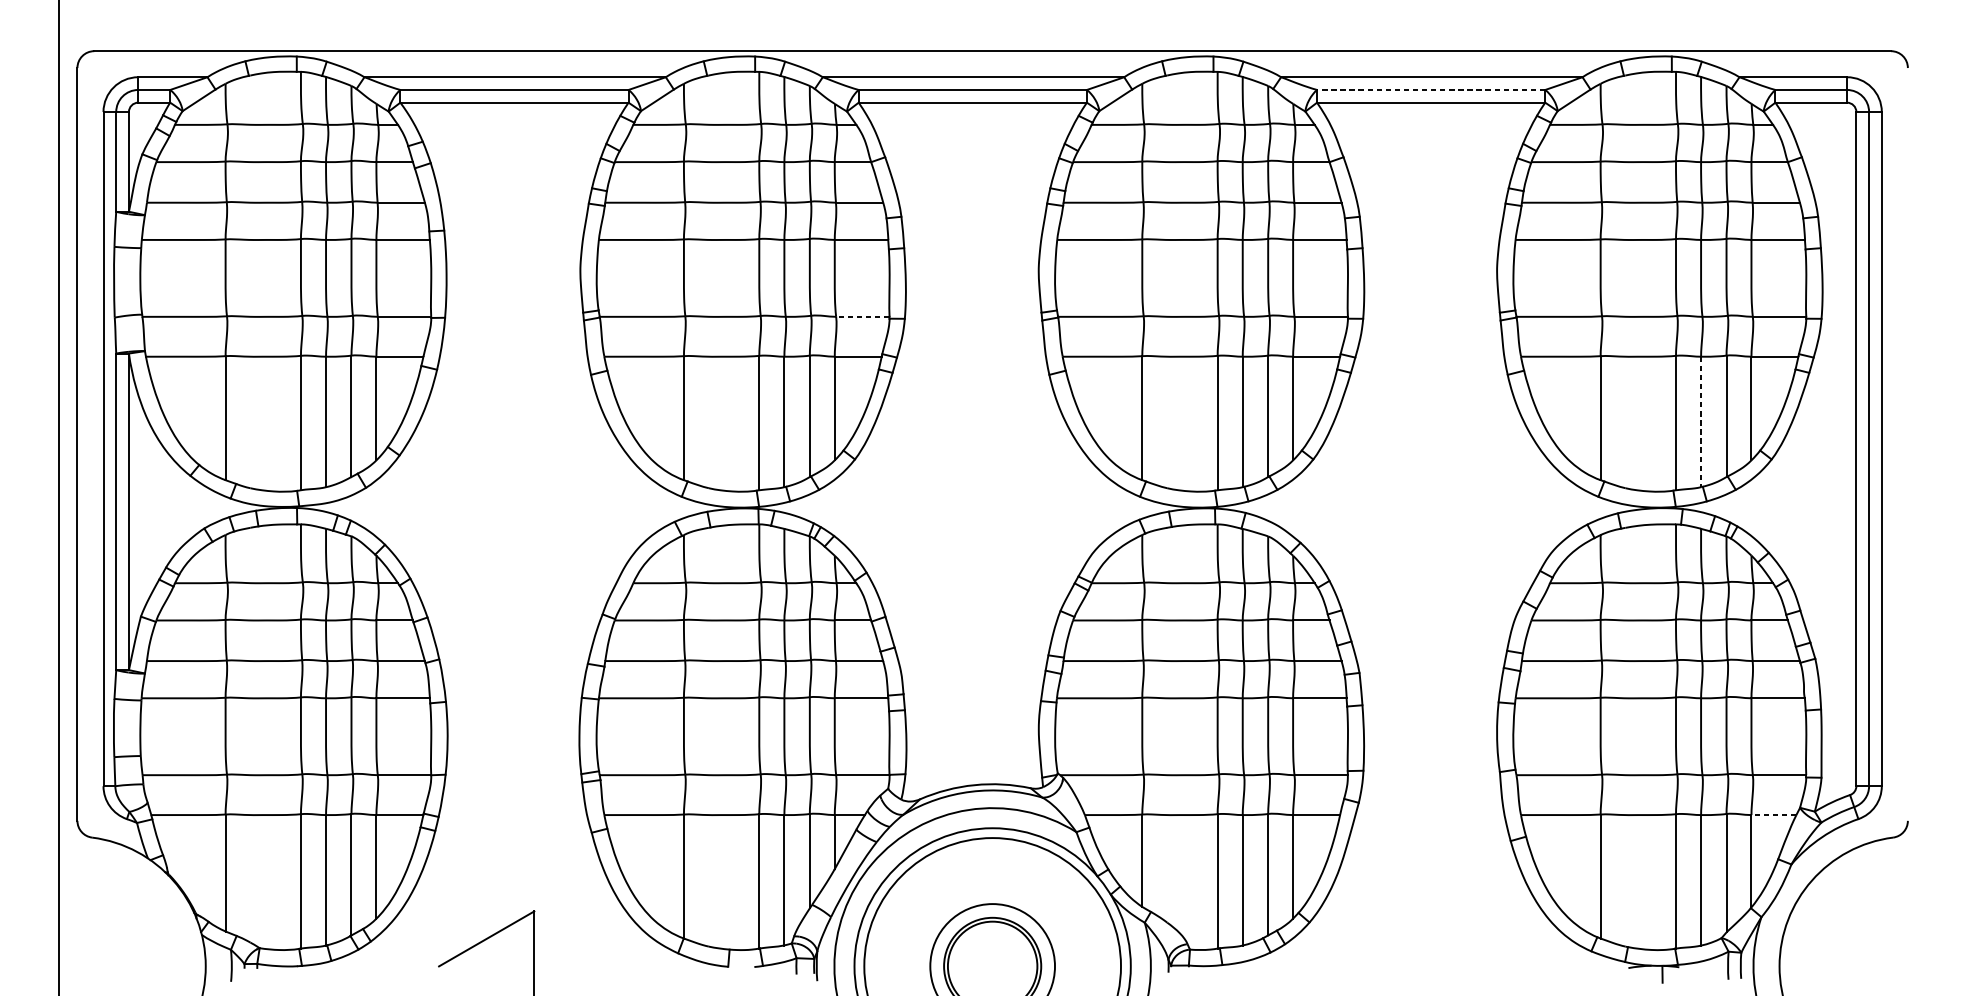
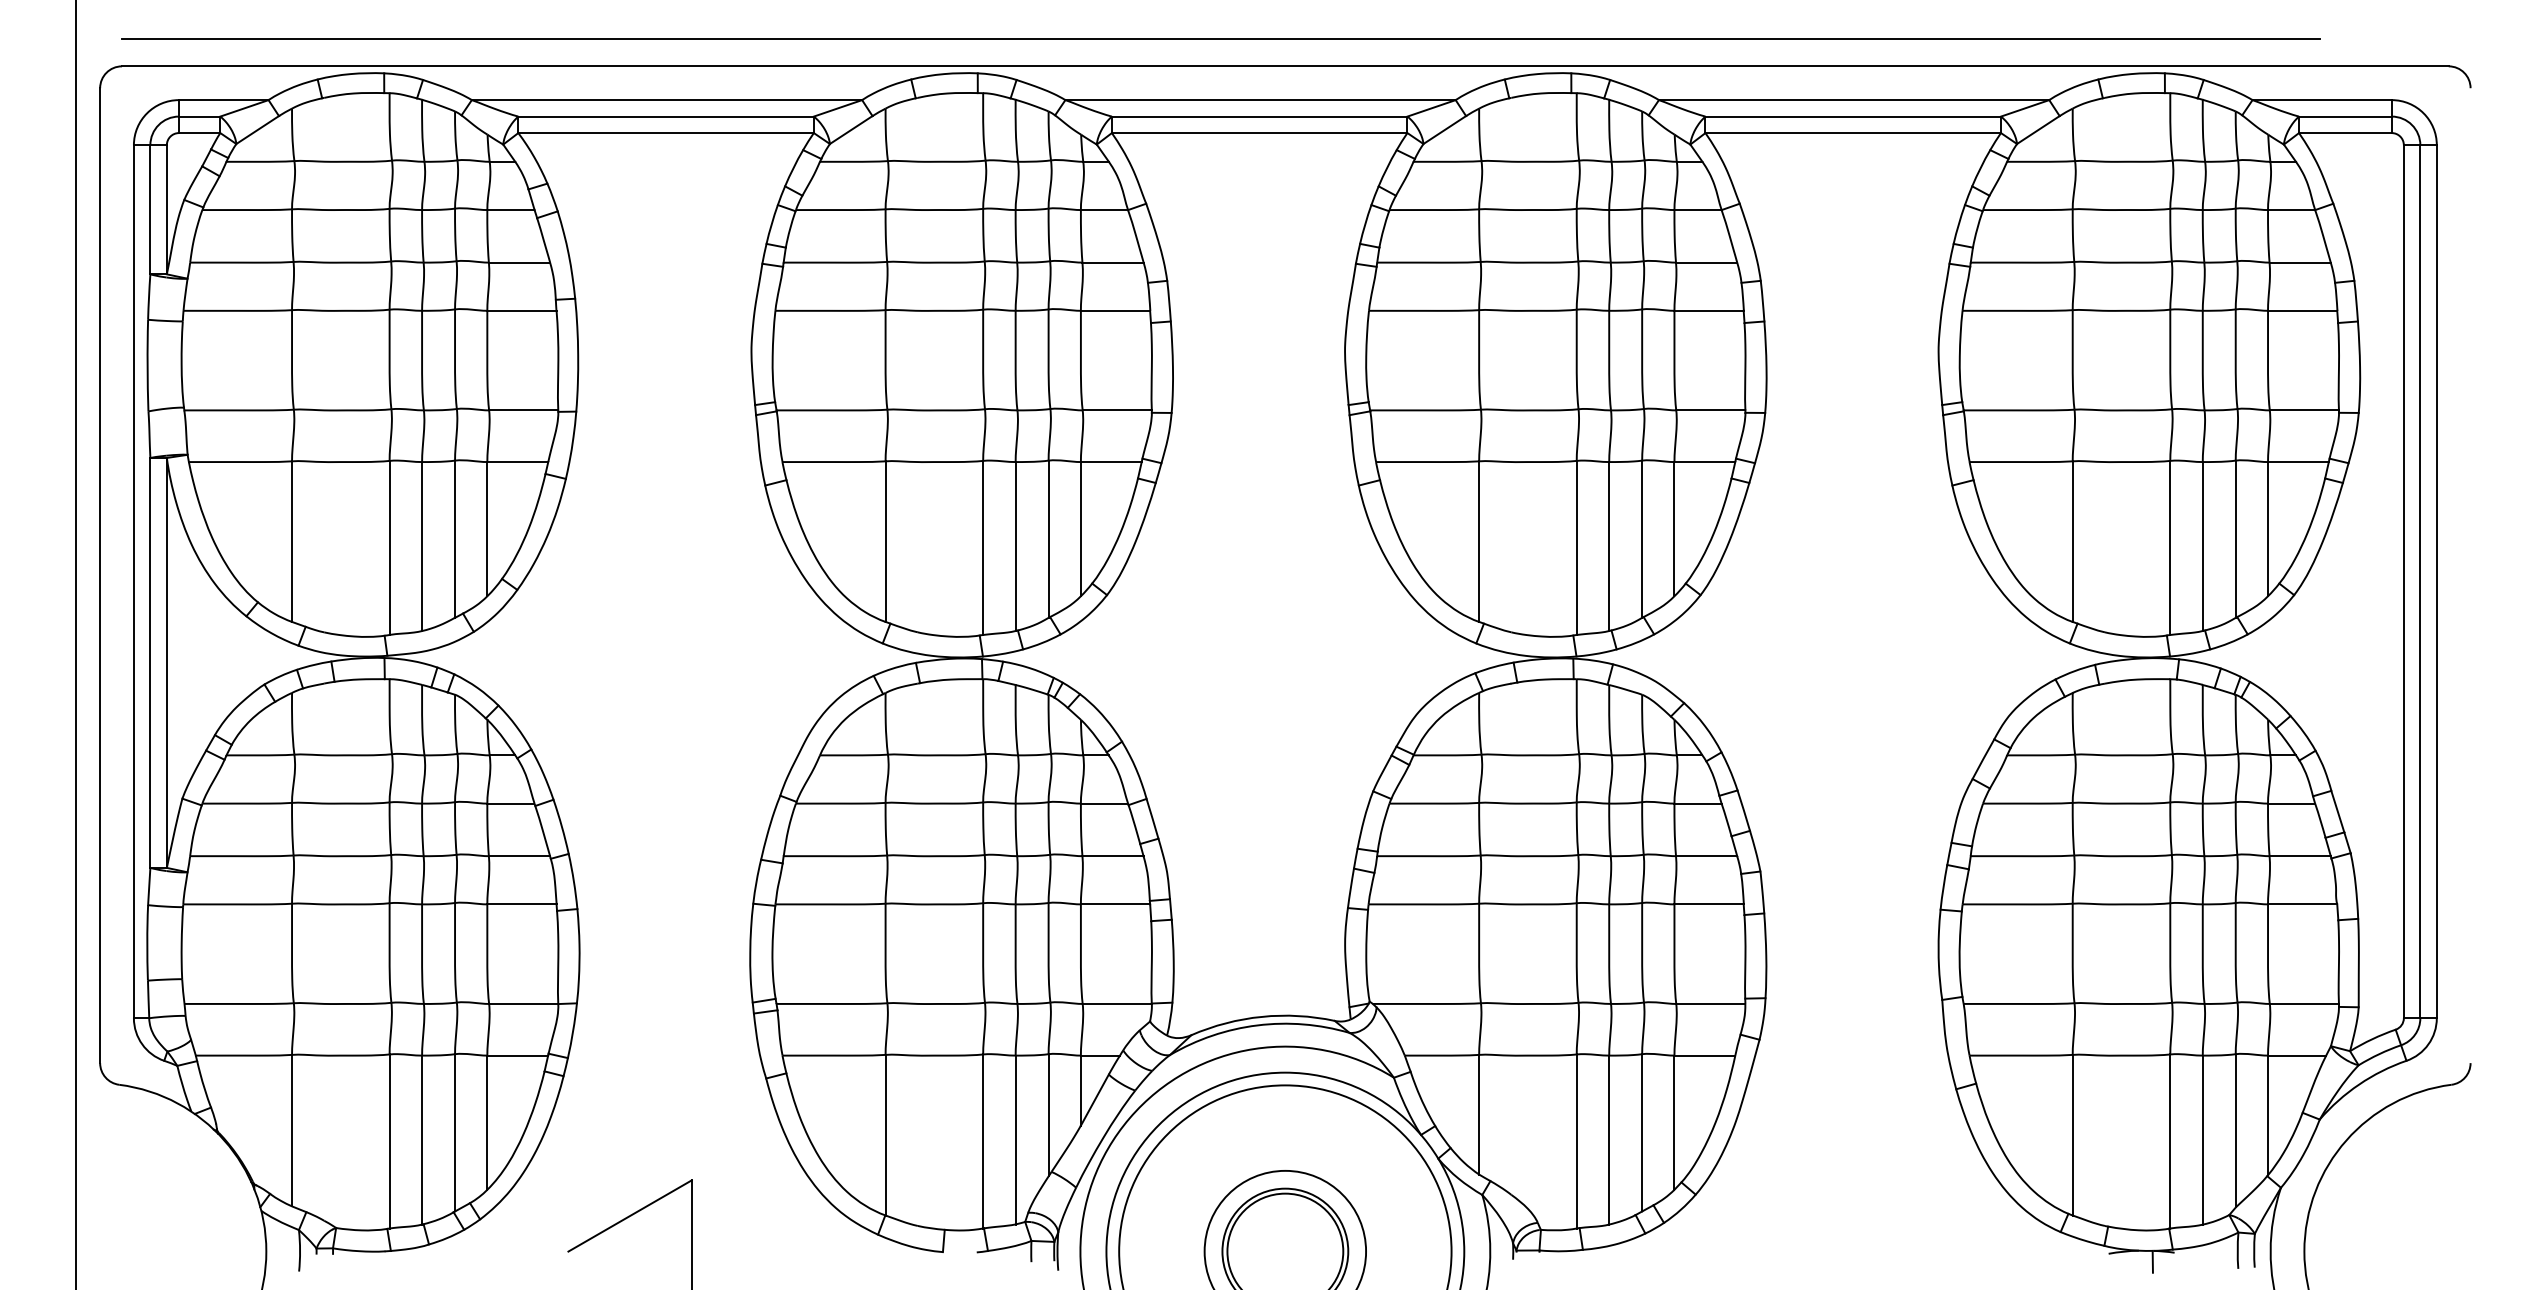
line: (942, 29) -> (1220, 38), added
line: (1431, 89) -> (1853, 116), dashed -> solid
line: (863, 316) -> (1117, 410), dashed -> solid
line: (1700, 422) -> (2202, 547), dashed -> solid
line: (1773, 814) -> (2296, 1055), dashed -> solid

